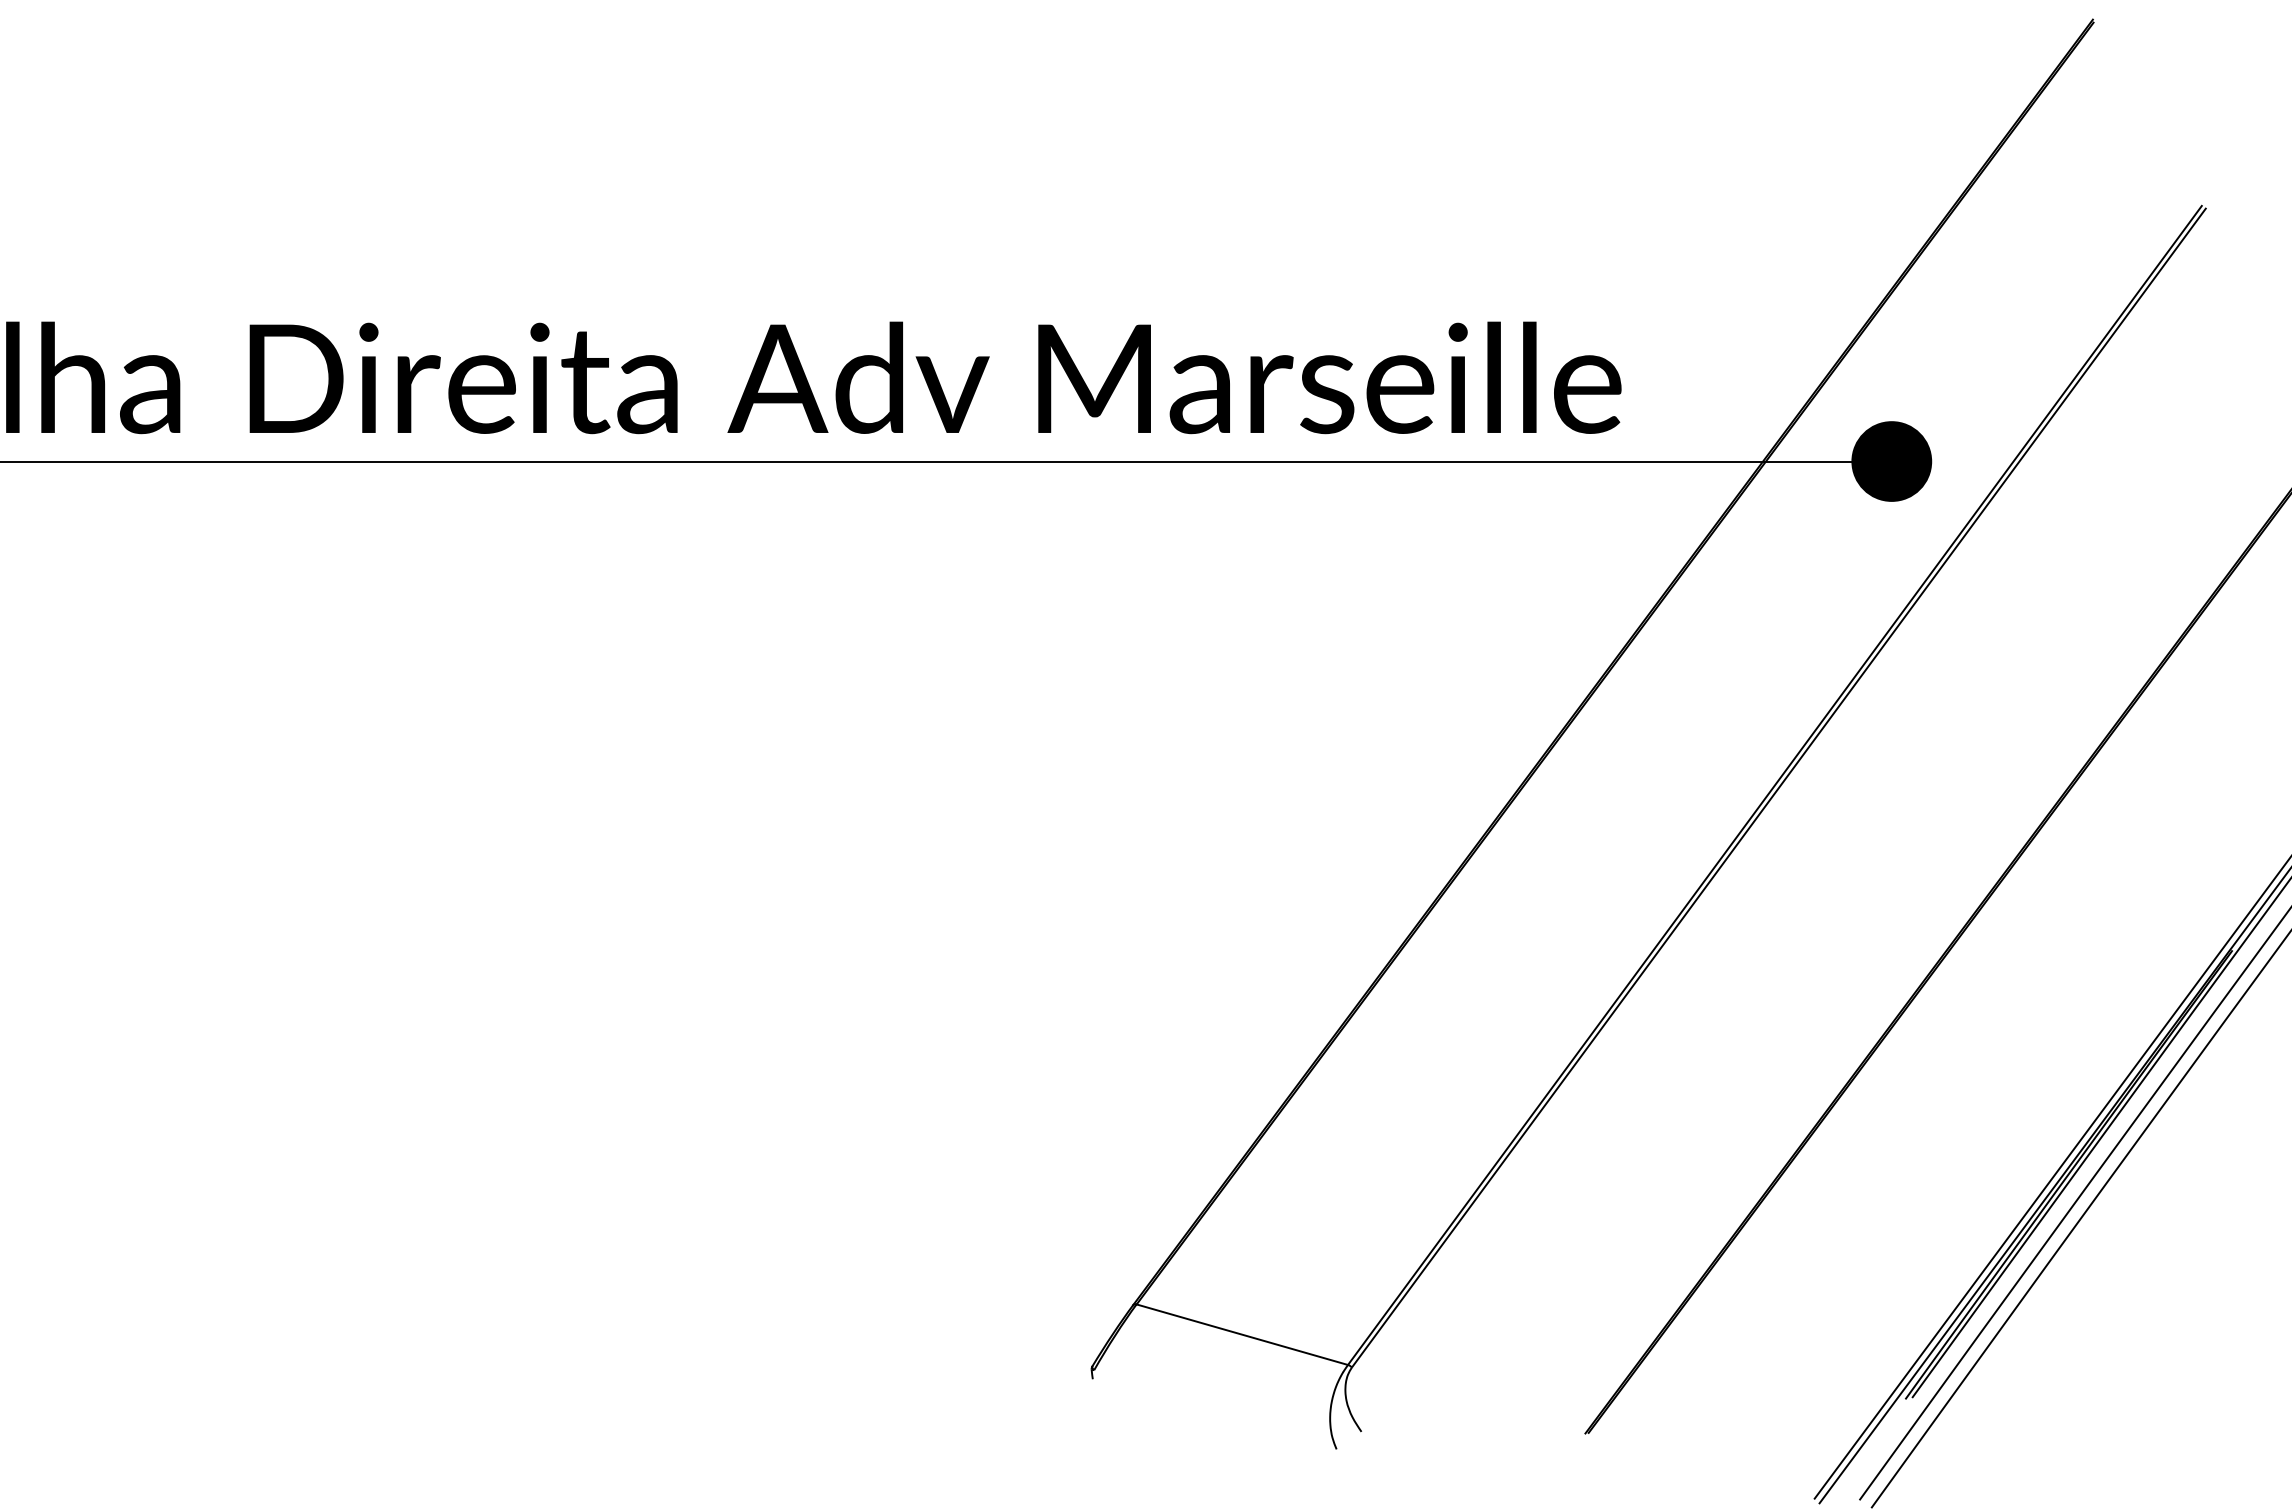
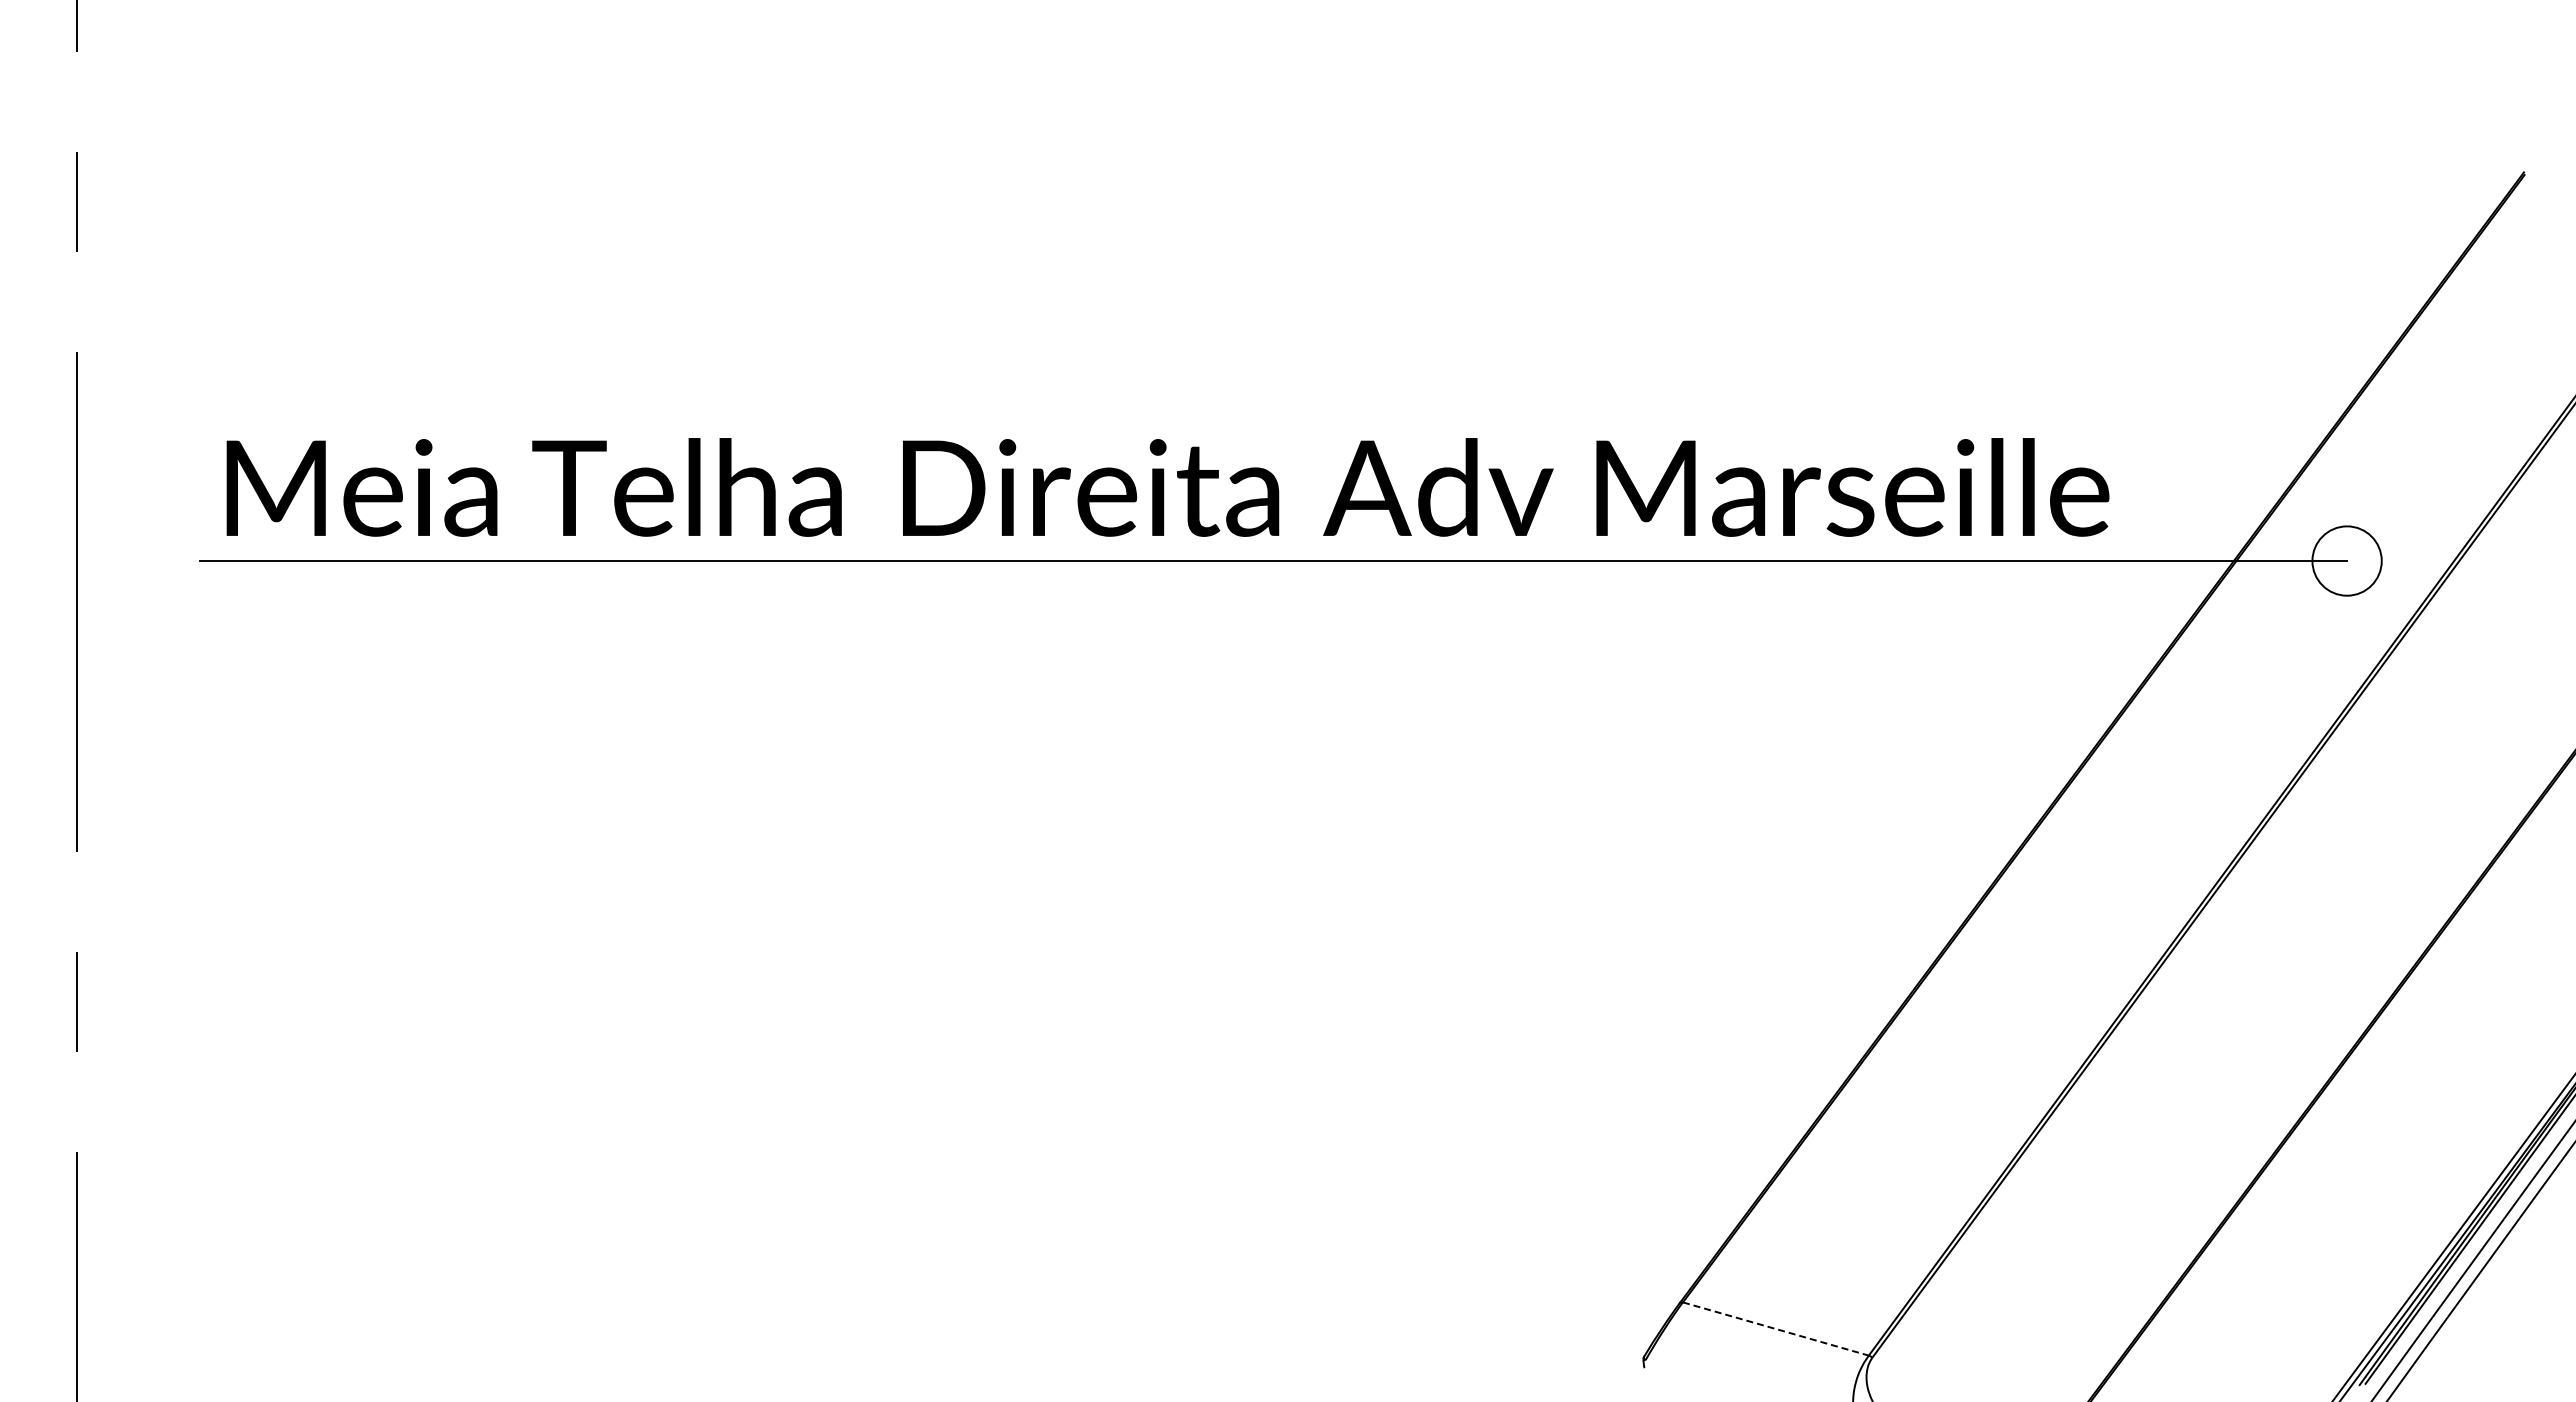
fill: (1891, 460) -> (2346, 560), removed
line: (1241, 1335) -> (1775, 1329), solid -> dashed

